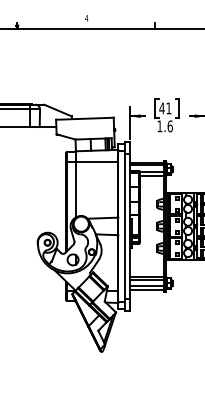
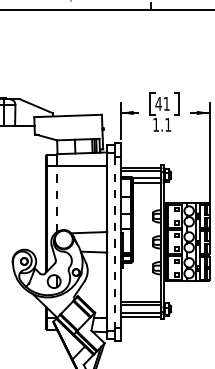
text: (169, 126) -> (167, 125), 1.6 -> 1.1
line: (75, 189) -> (57, 198), solid -> dashed
line: (124, 226) -> (114, 242), solid -> dashed

